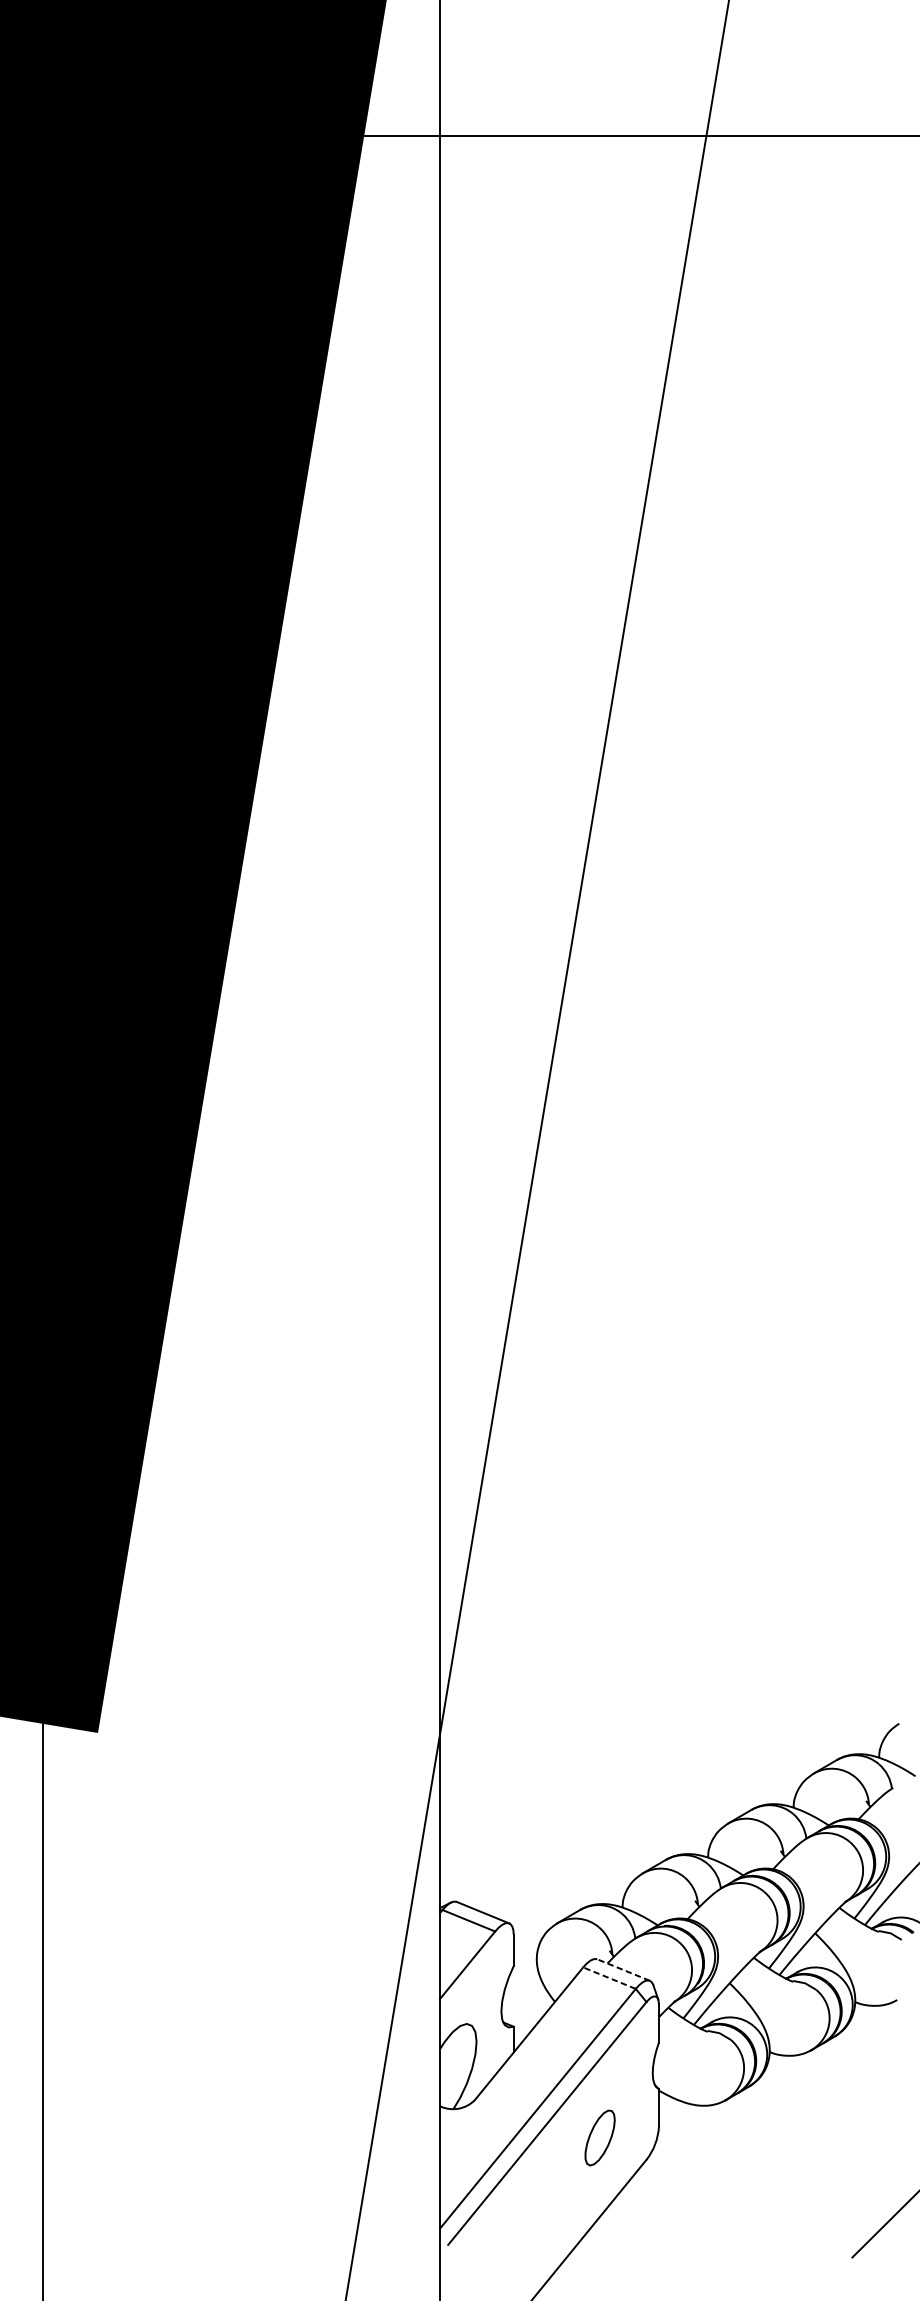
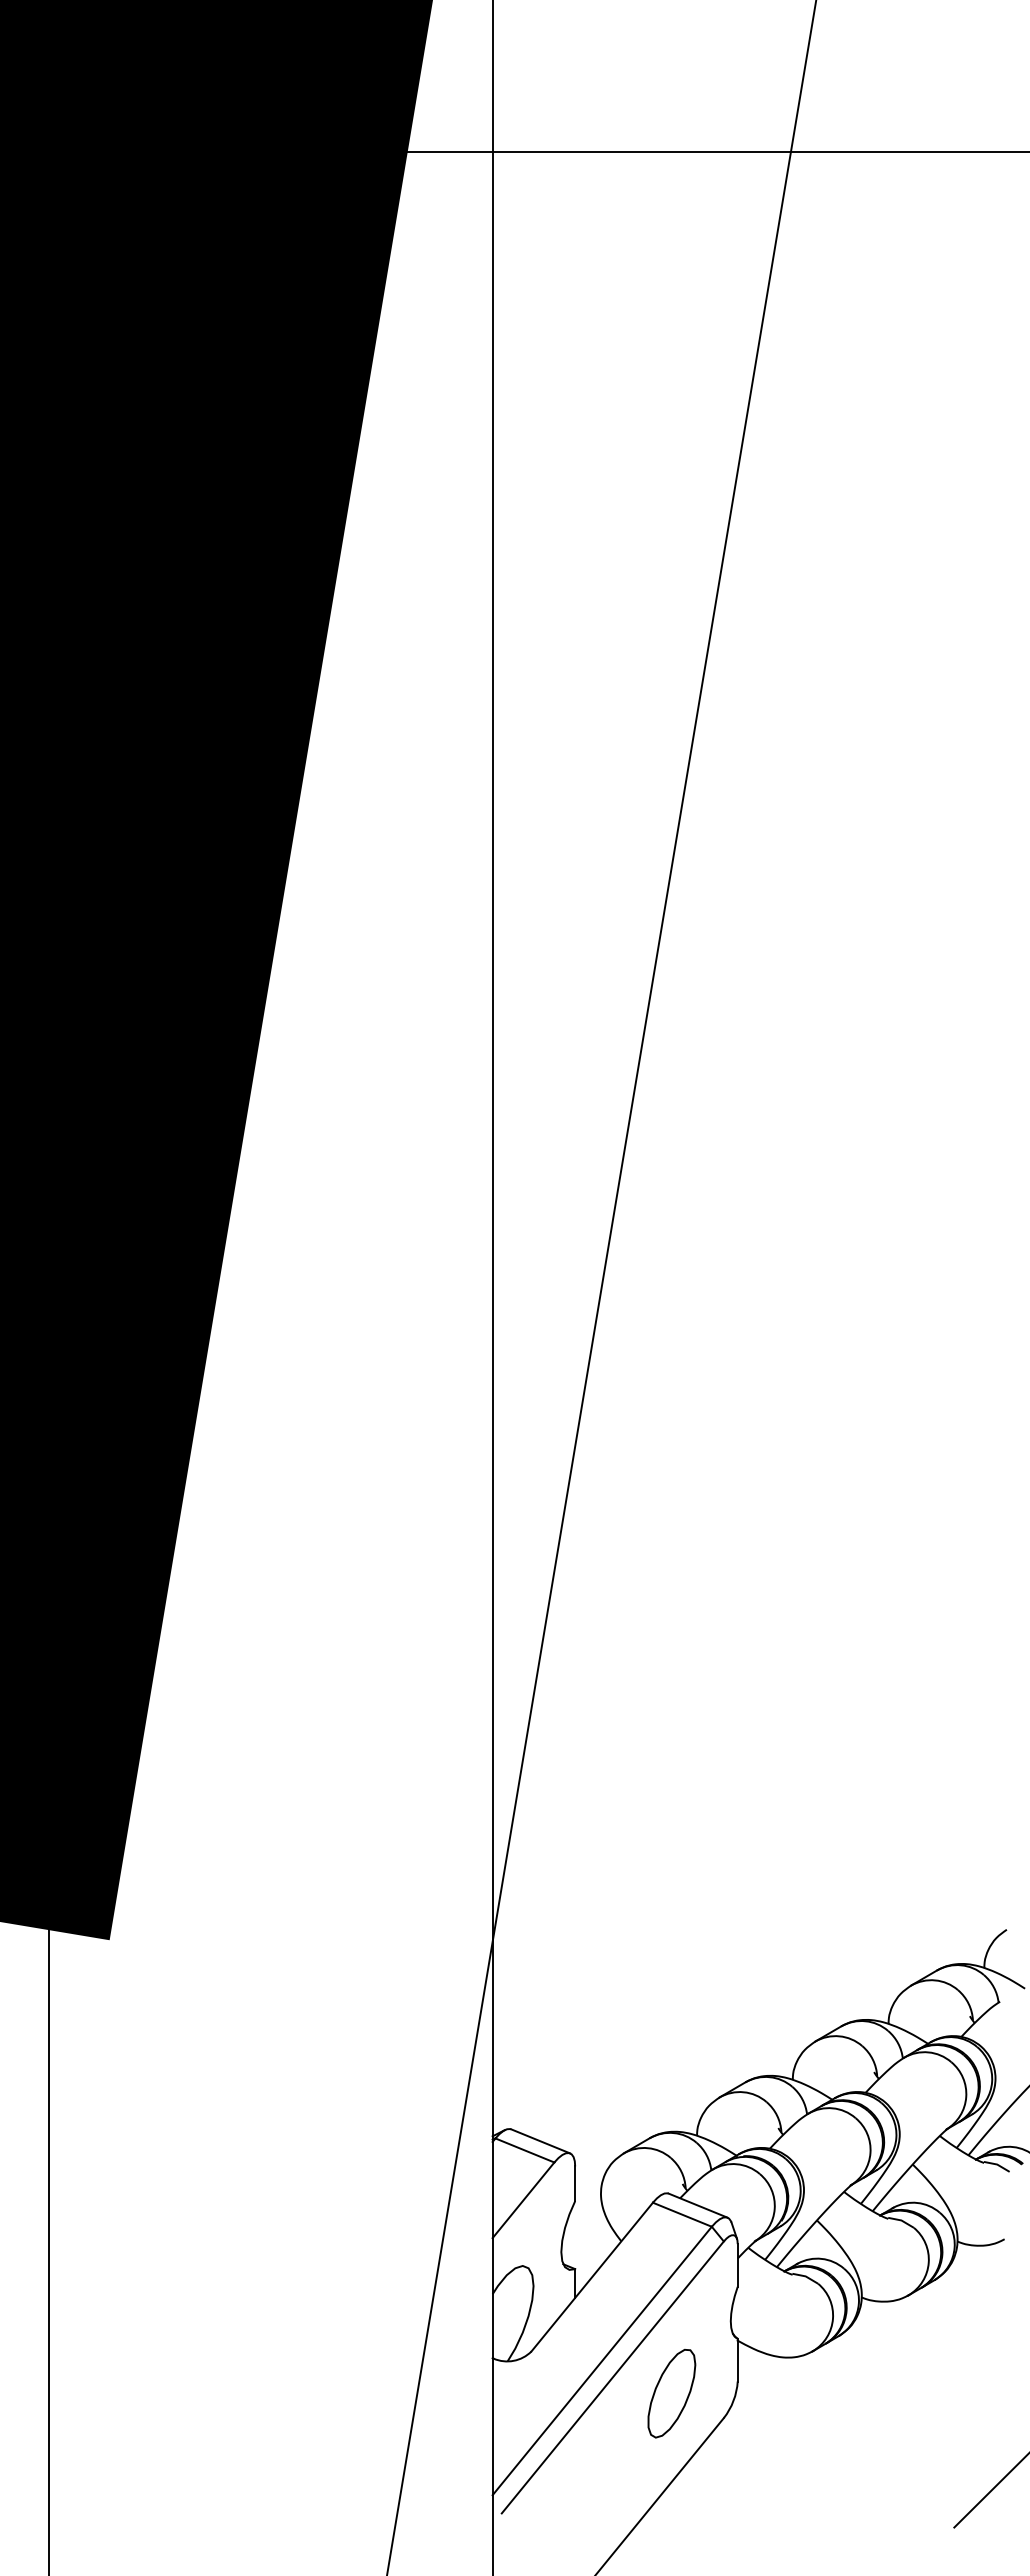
line: (623, 1969) -> (698, 2205), dashed -> solid
line: (609, 1977) -> (682, 2214), dashed -> solid
part: (599, 2137) -> (671, 2393), size x1.43

